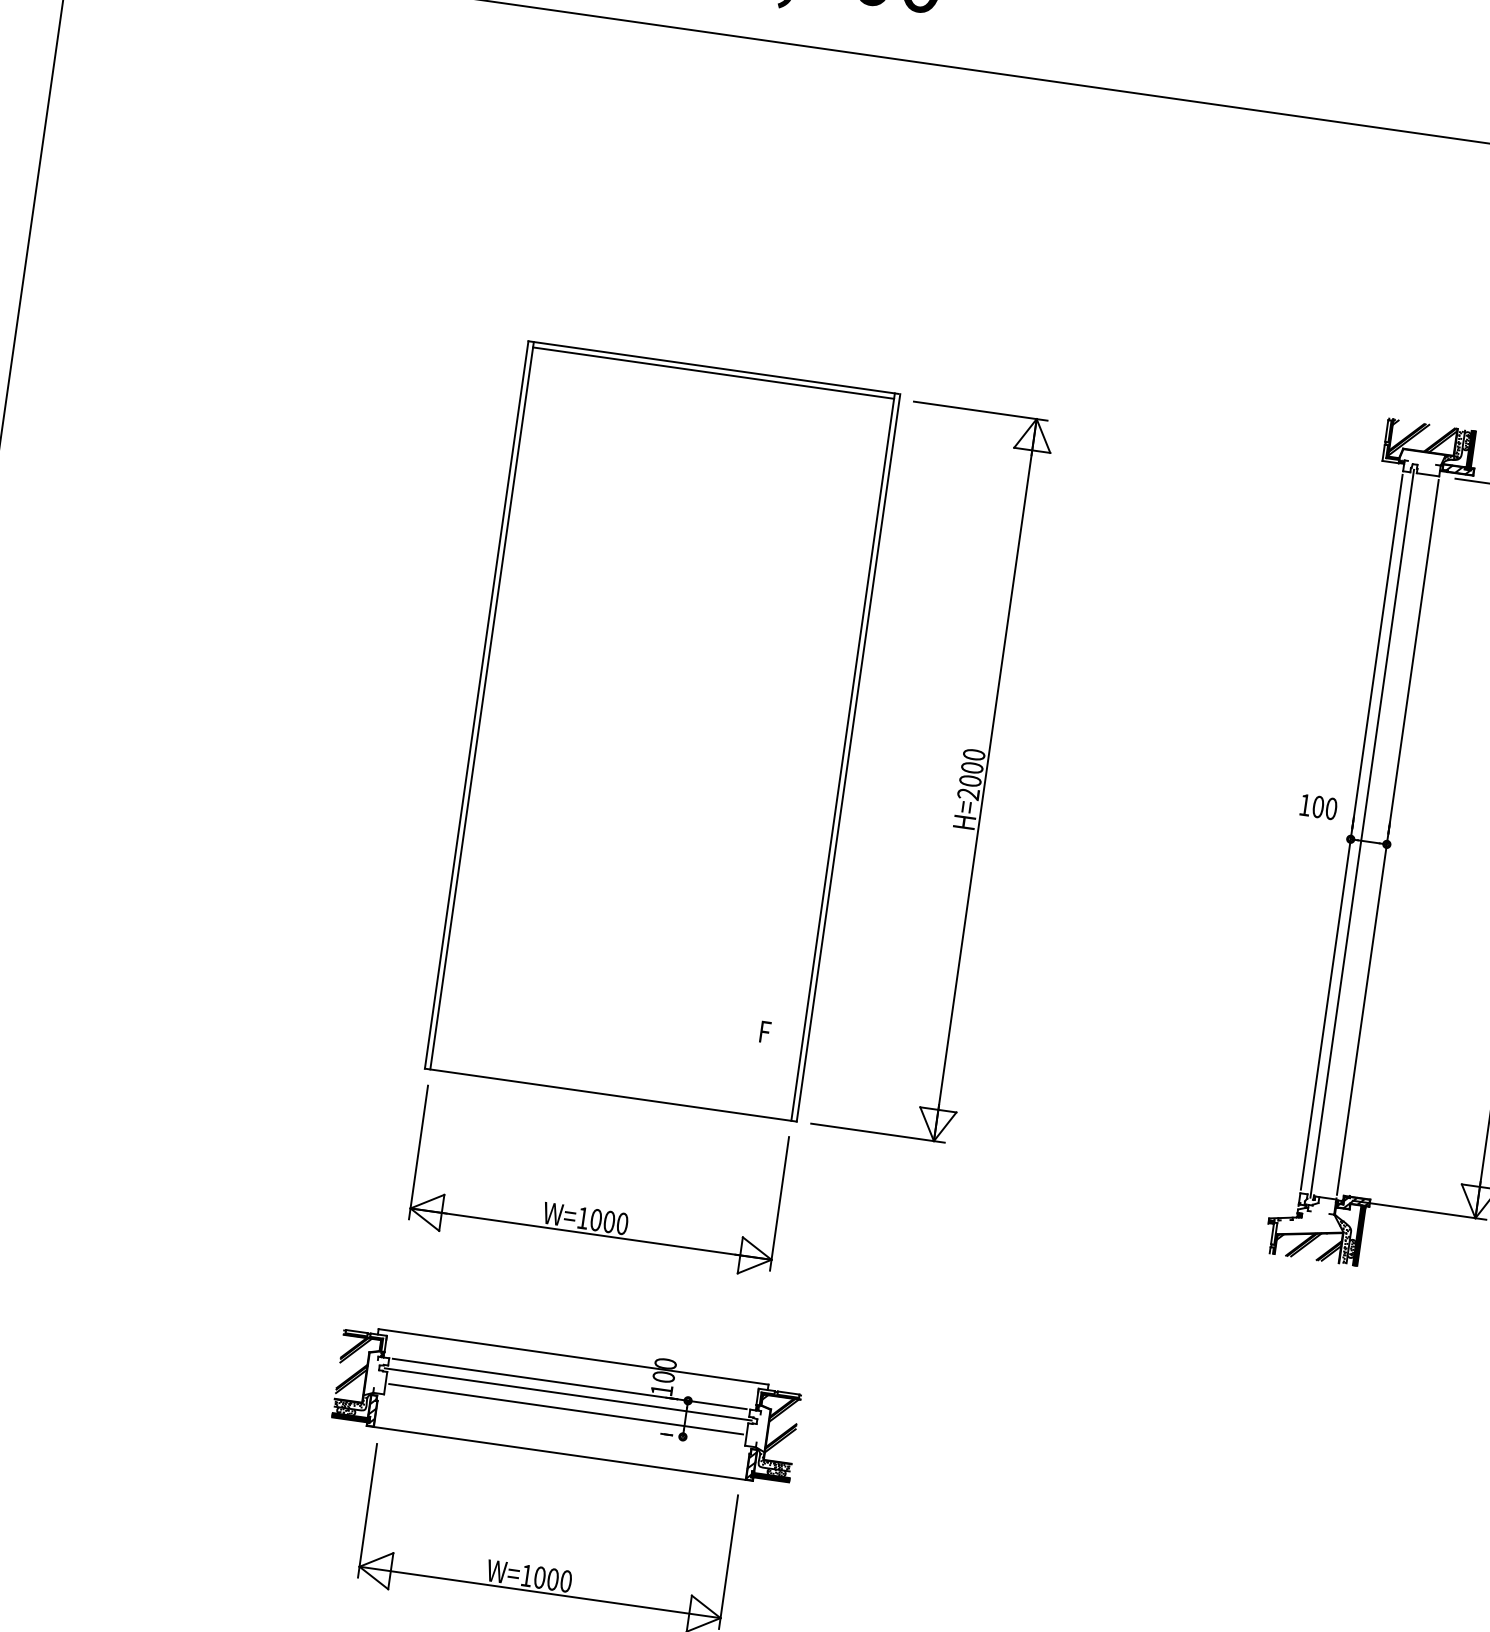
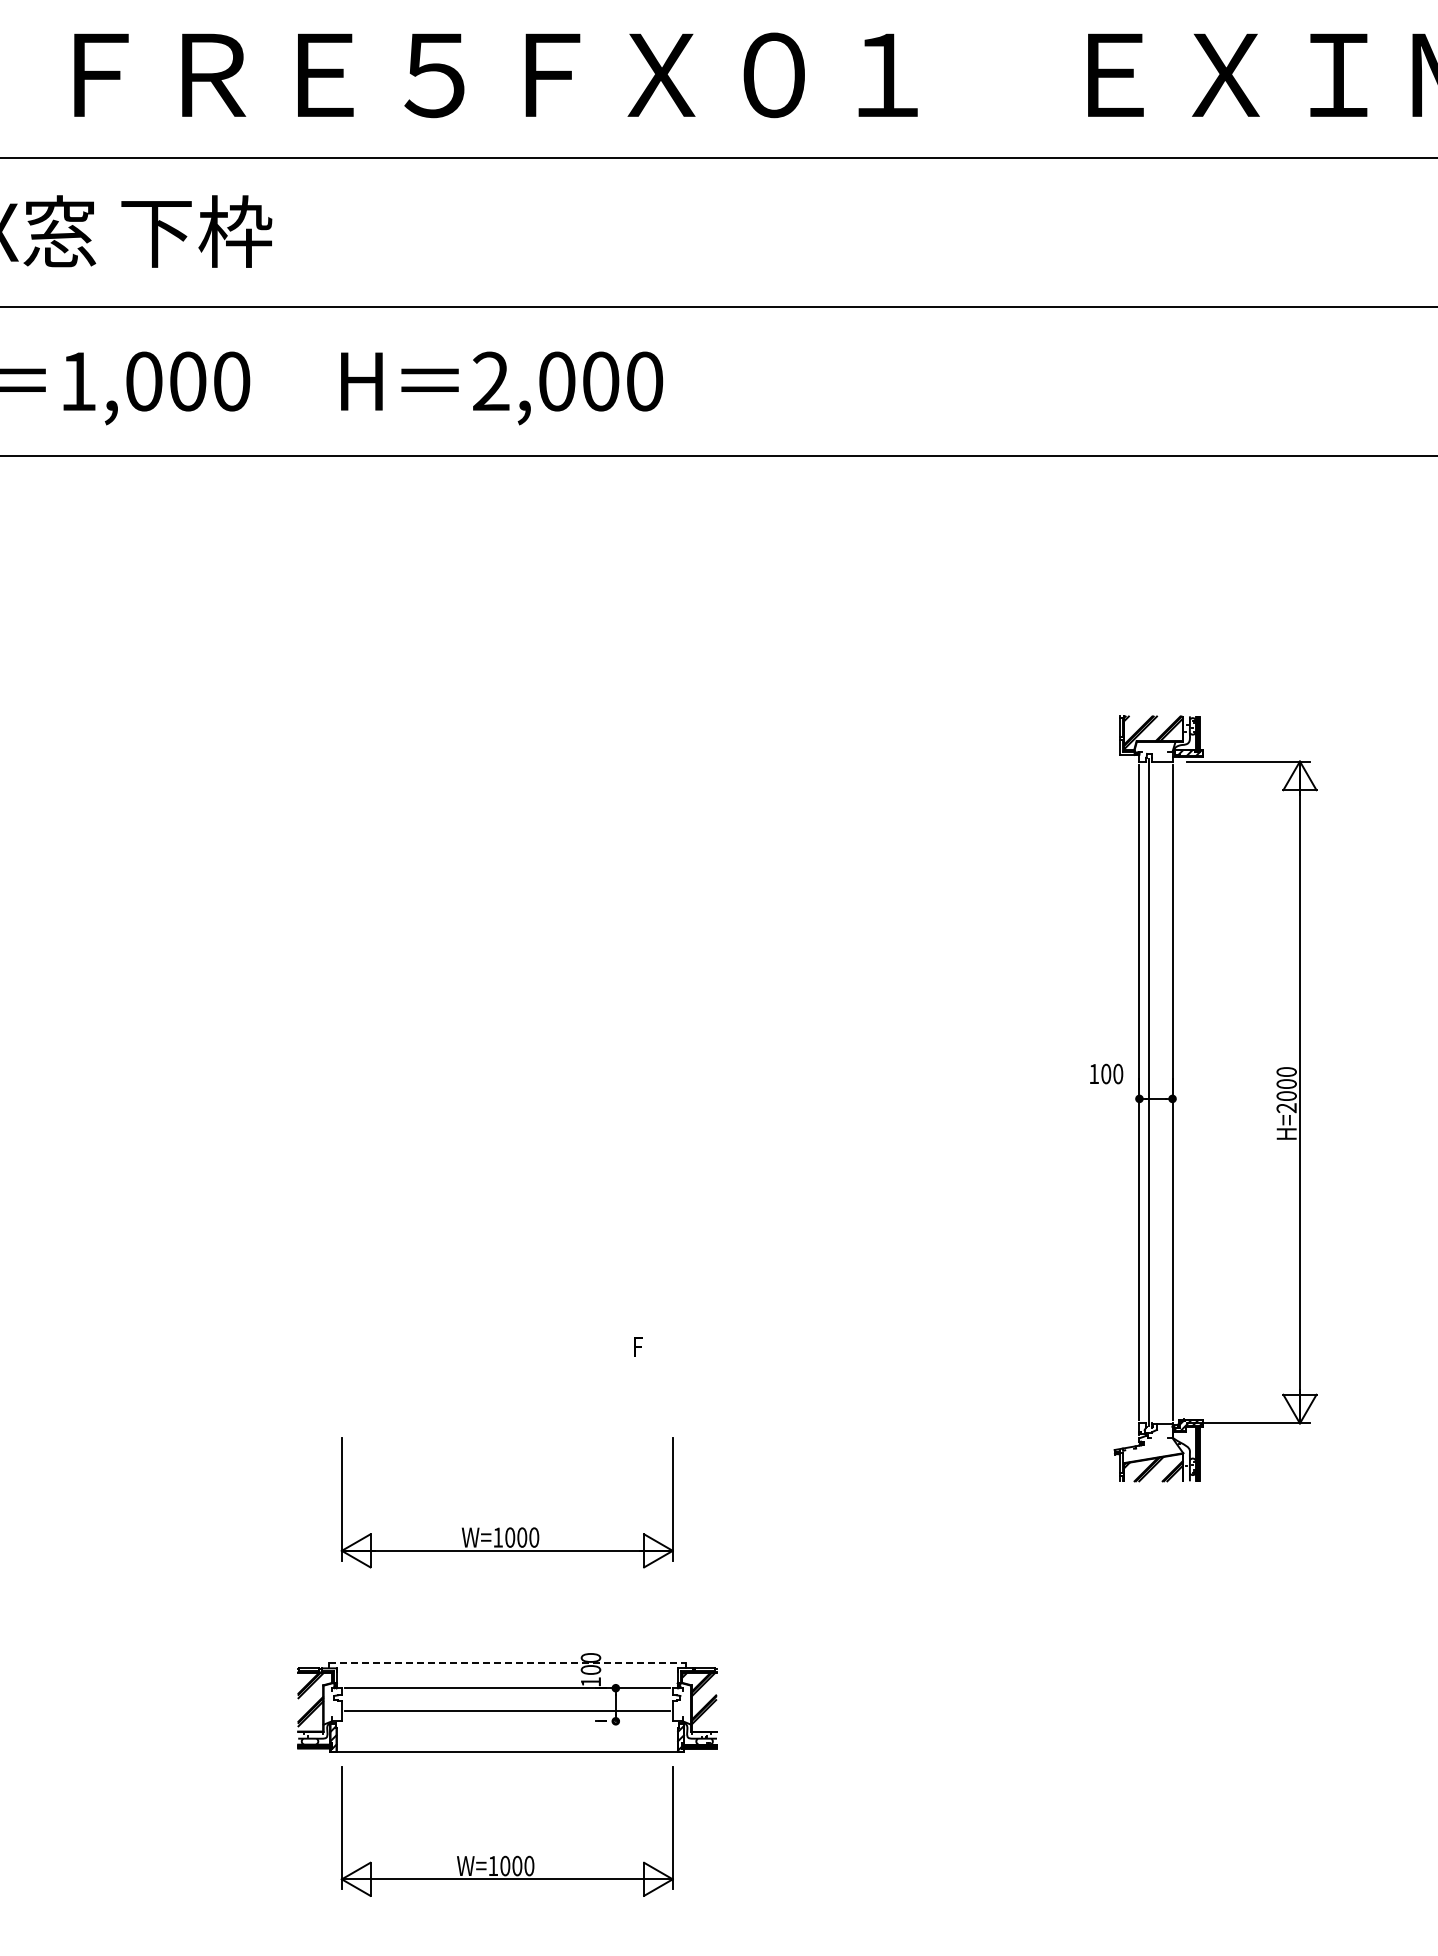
part: (662, 730) -> (507, 1089), removed
part: (960, 777) -> (780, 1093), removed
line: (573, 1357) -> (507, 1663), solid -> dashed
line: (568, 1394) -> (507, 1697), removed

